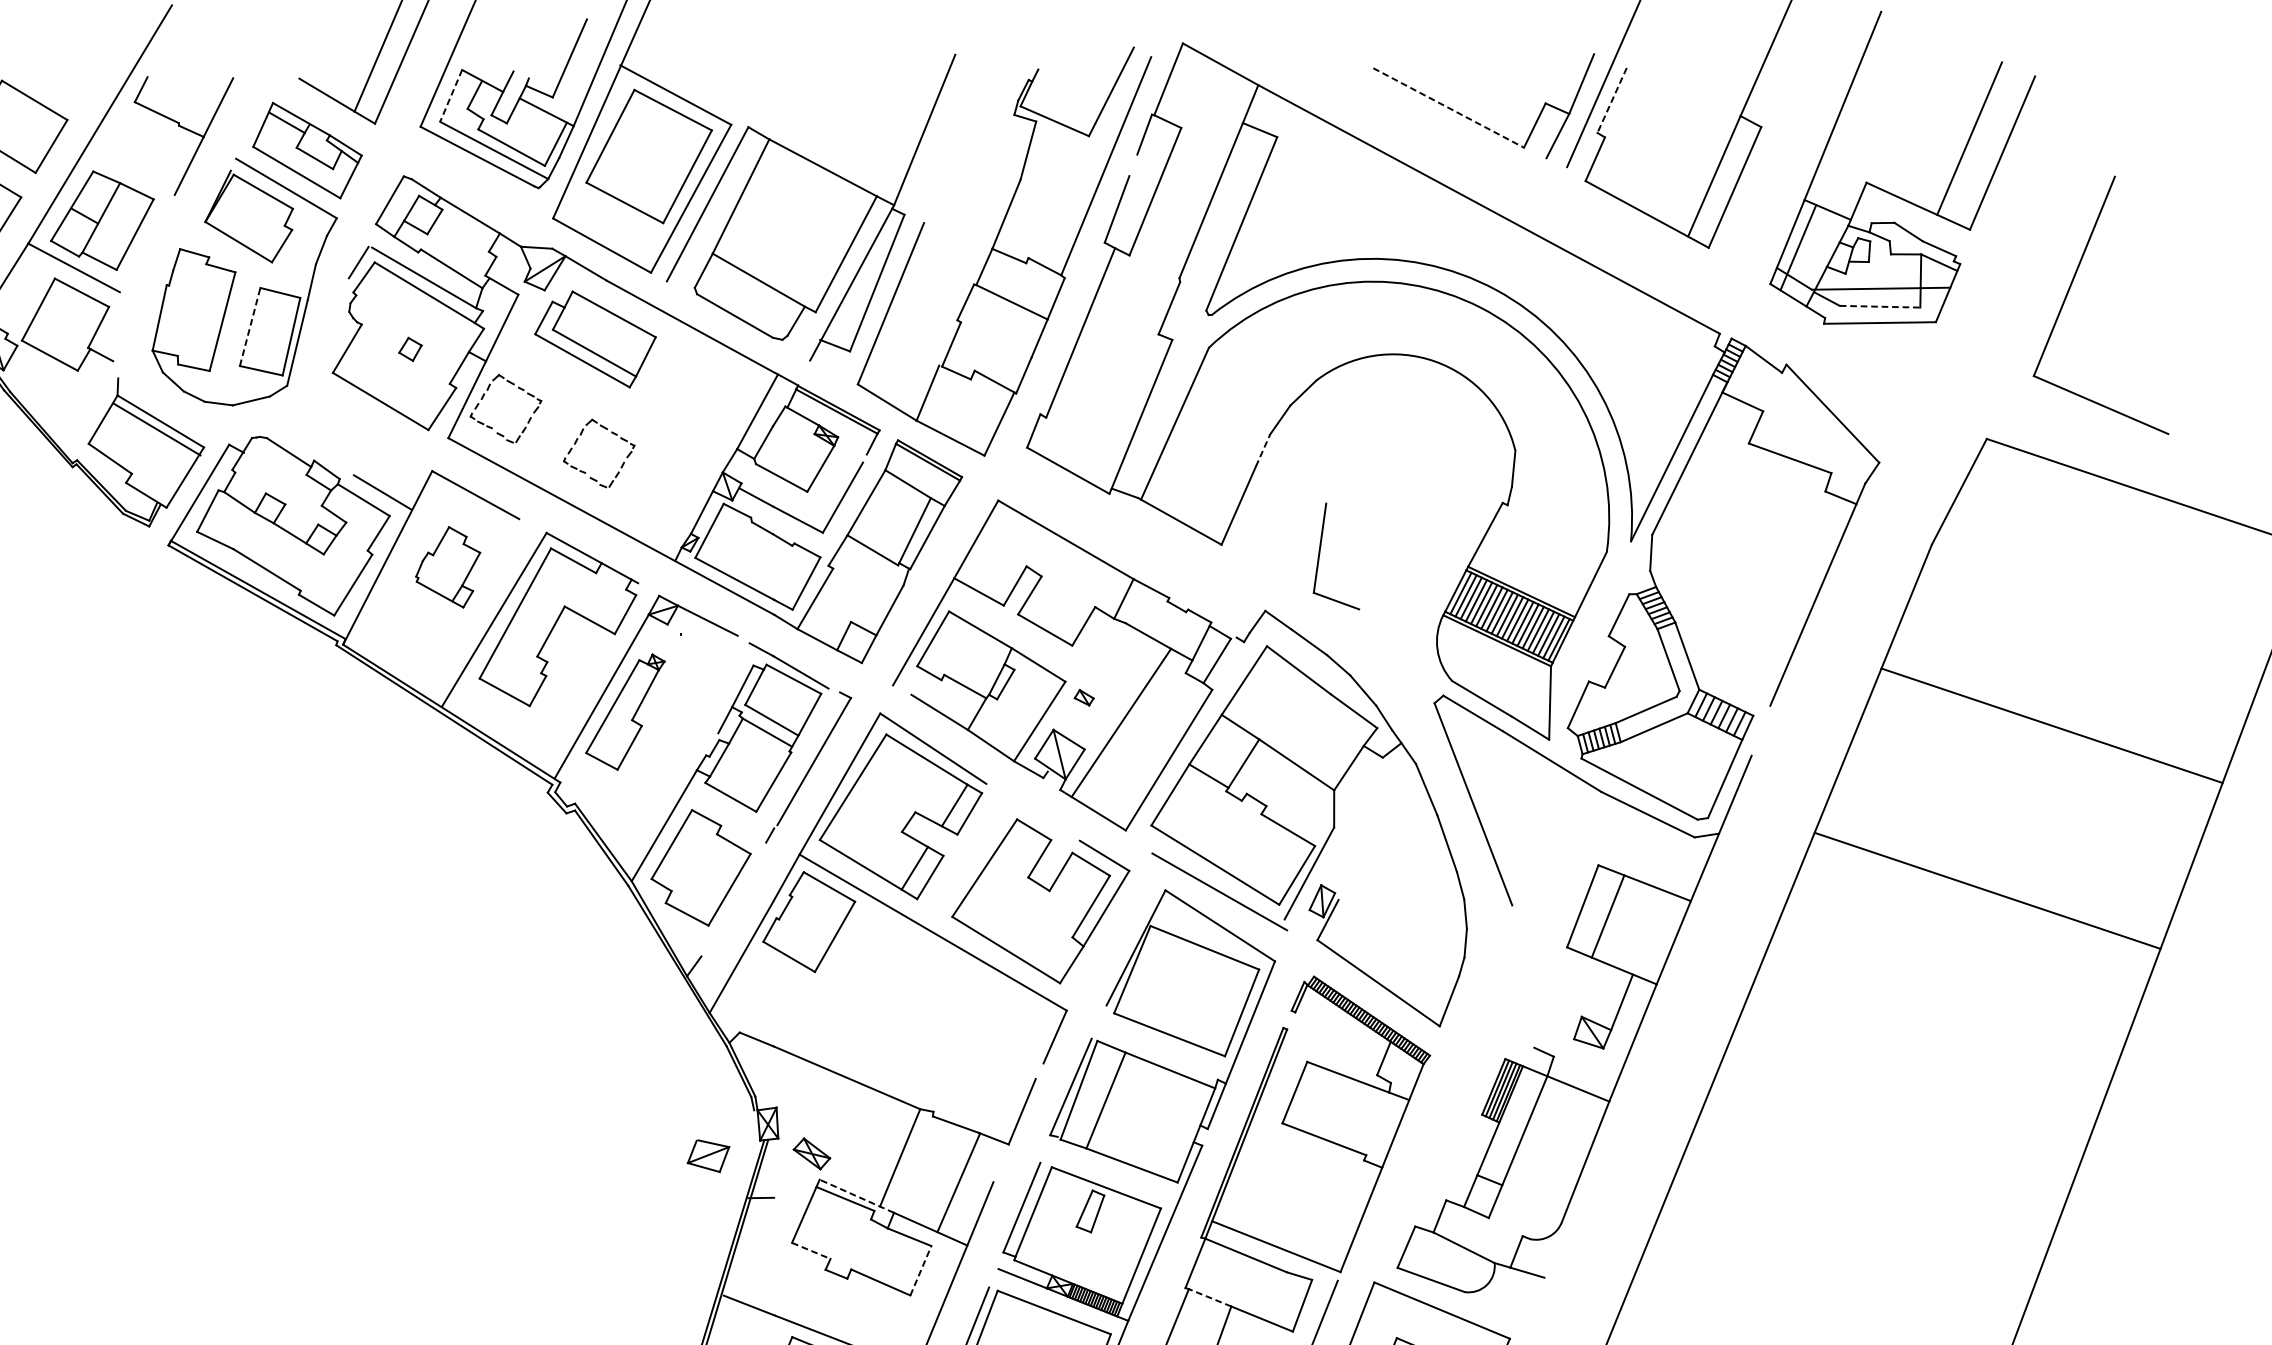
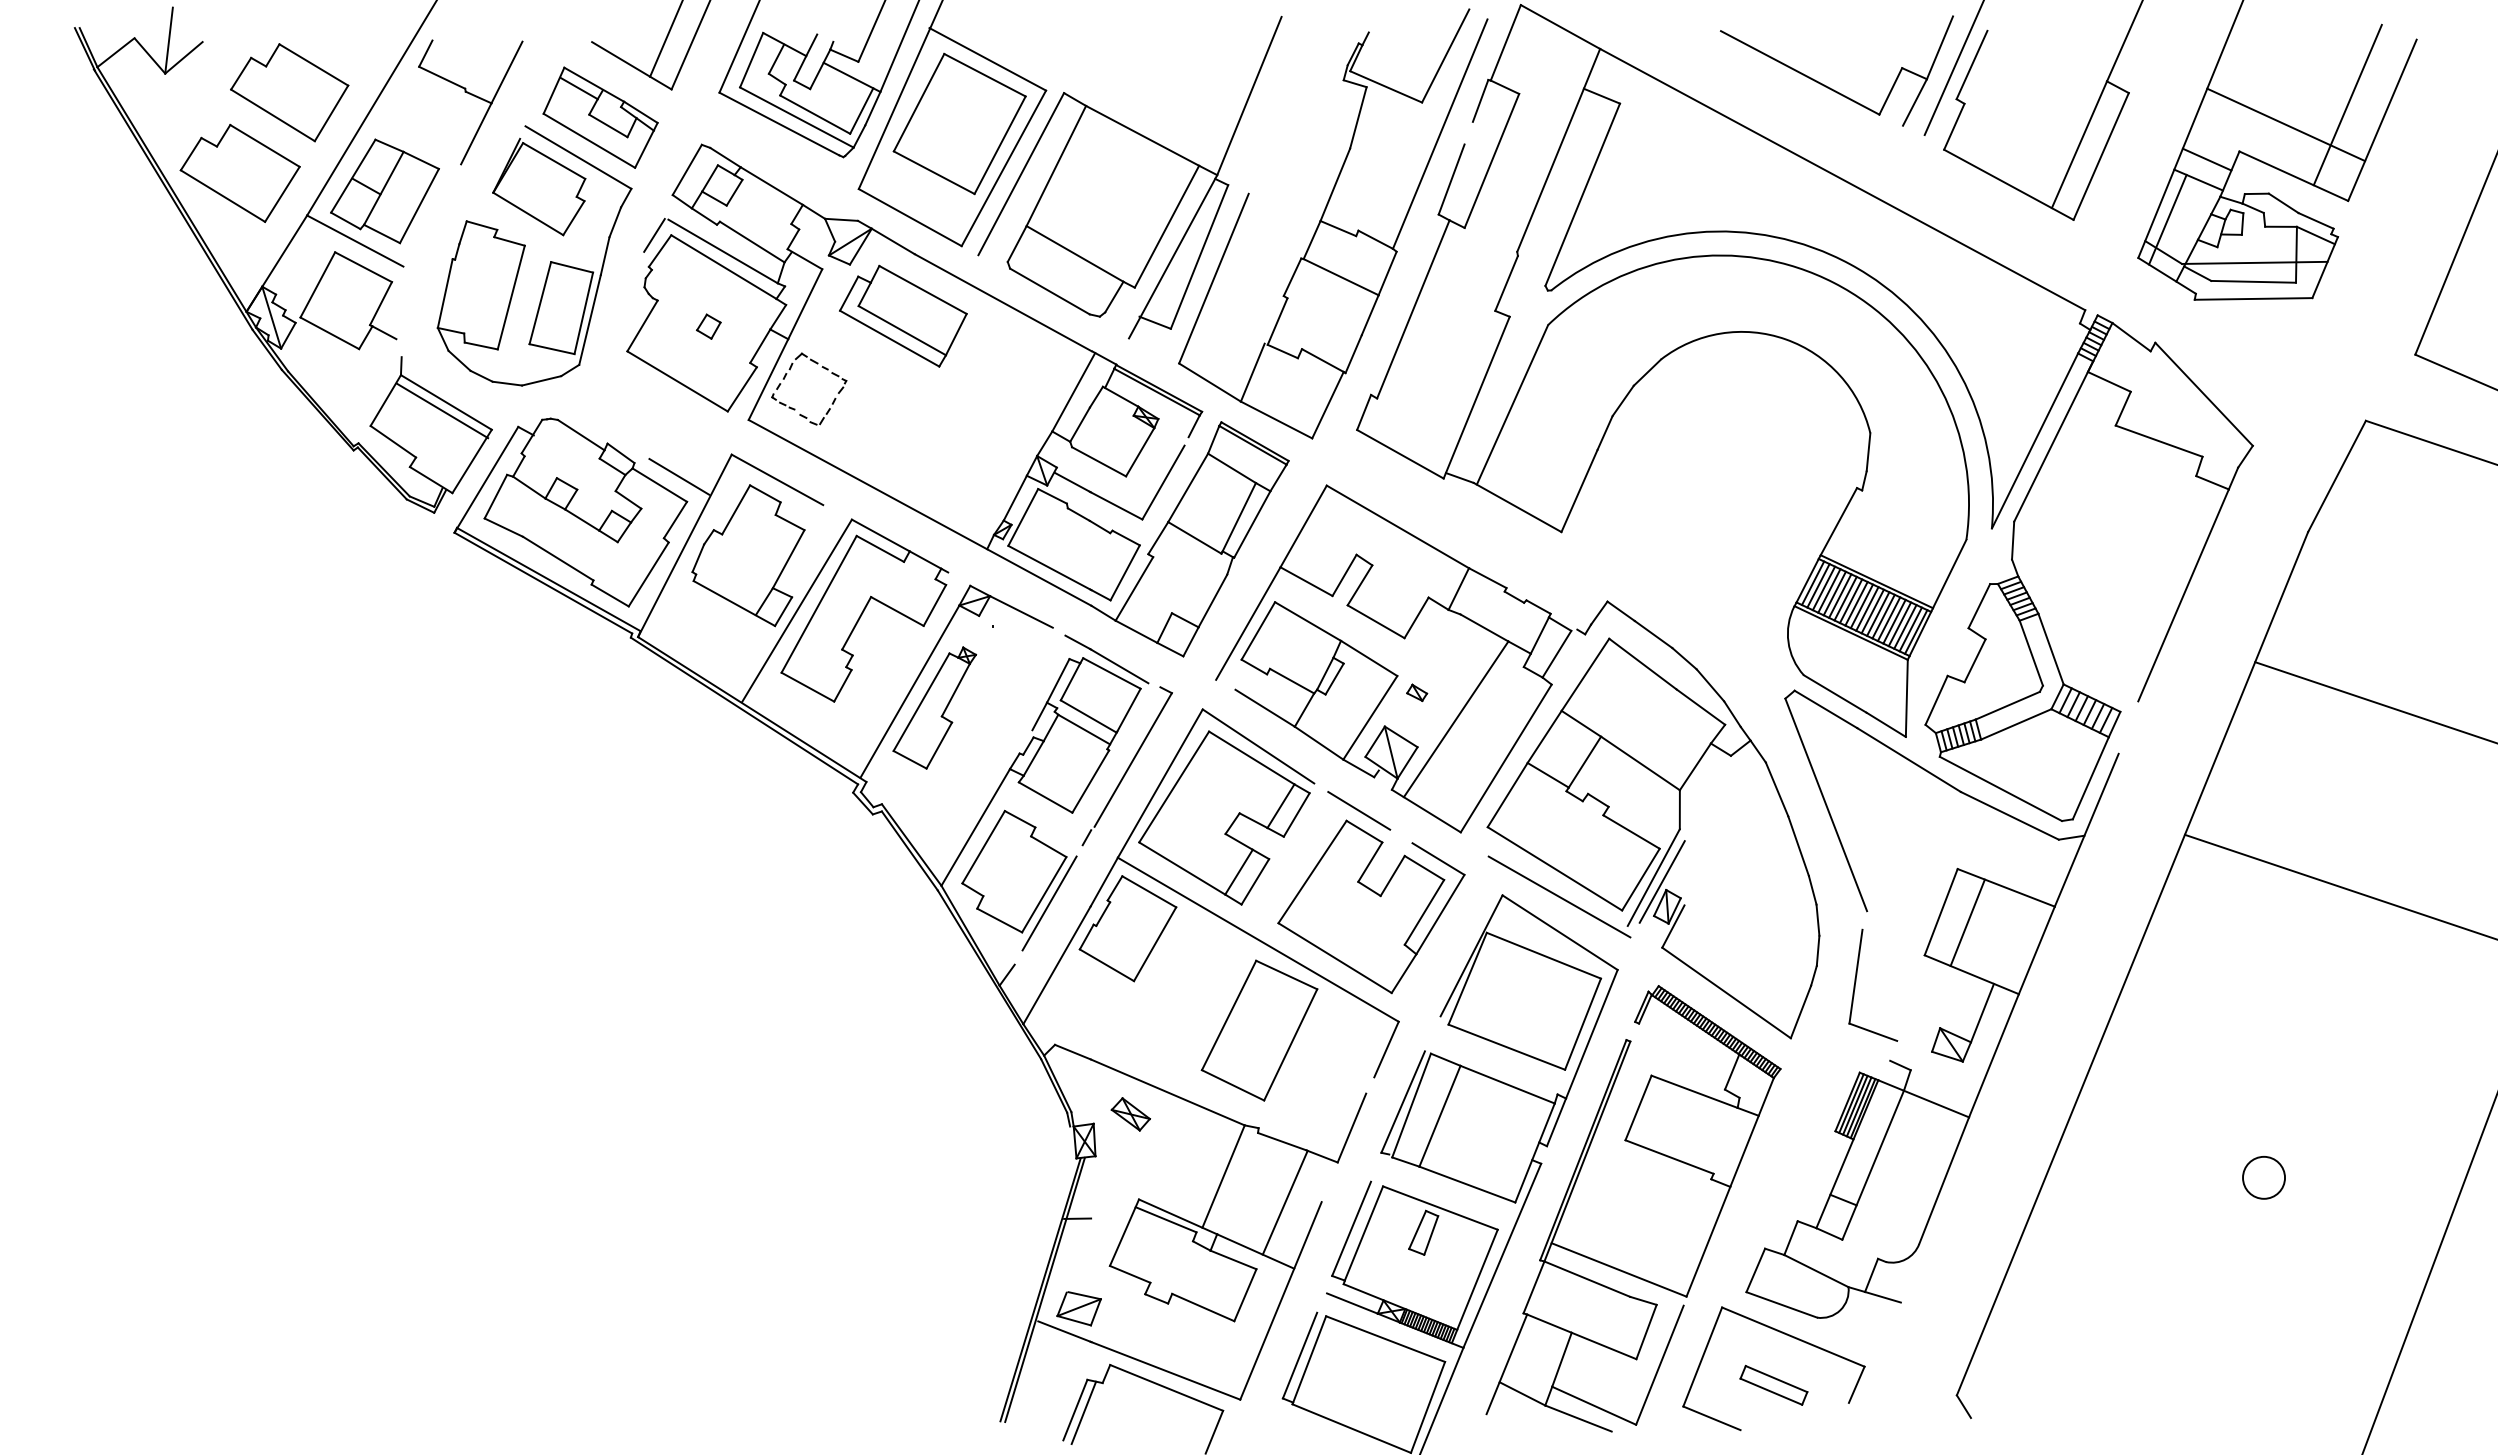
line: (451, 96) -> (751, 60), dashed -> solid
line: (1611, 100) -> (1971, 65), dashed -> solid
line: (1448, 107) -> (1800, 72), dashed -> solid
line: (1911, 157) -> (2286, 124), added
line: (1835, 190) -> (2206, 159), added
line: (1880, 306) -> (2254, 281), dashed -> solid
line: (250, 326) -> (540, 302), dashed -> solid
part: (610, 432) -> (919, 414), removed
line: (1263, 451) -> (1605, 433), dashed -> solid
part: (1320, 553) -> (1856, 982), moved
part: (448, 567) -> (748, 555), size x1.67
line: (1029, 809) -> (1359, 810), added
line: (1316, 877) -> (1661, 881), added
line: (734, 898) -> (1049, 903), added
part: (934, 1018) -> (1259, 1030), added
part: (811, 1154) -> (1130, 1114), moved
part: (707, 1155) -> (1078, 1308), moved
circle: (1889, 1158) -> (2263, 1177), added
line: (857, 1195) -> (1178, 1216), dashed -> solid
line: (811, 1251) -> (1130, 1274), dashed -> solid
line: (920, 1270) -> (1245, 1294), dashed -> solid
line: (1210, 1297) -> (1549, 1323), dashed -> solid

